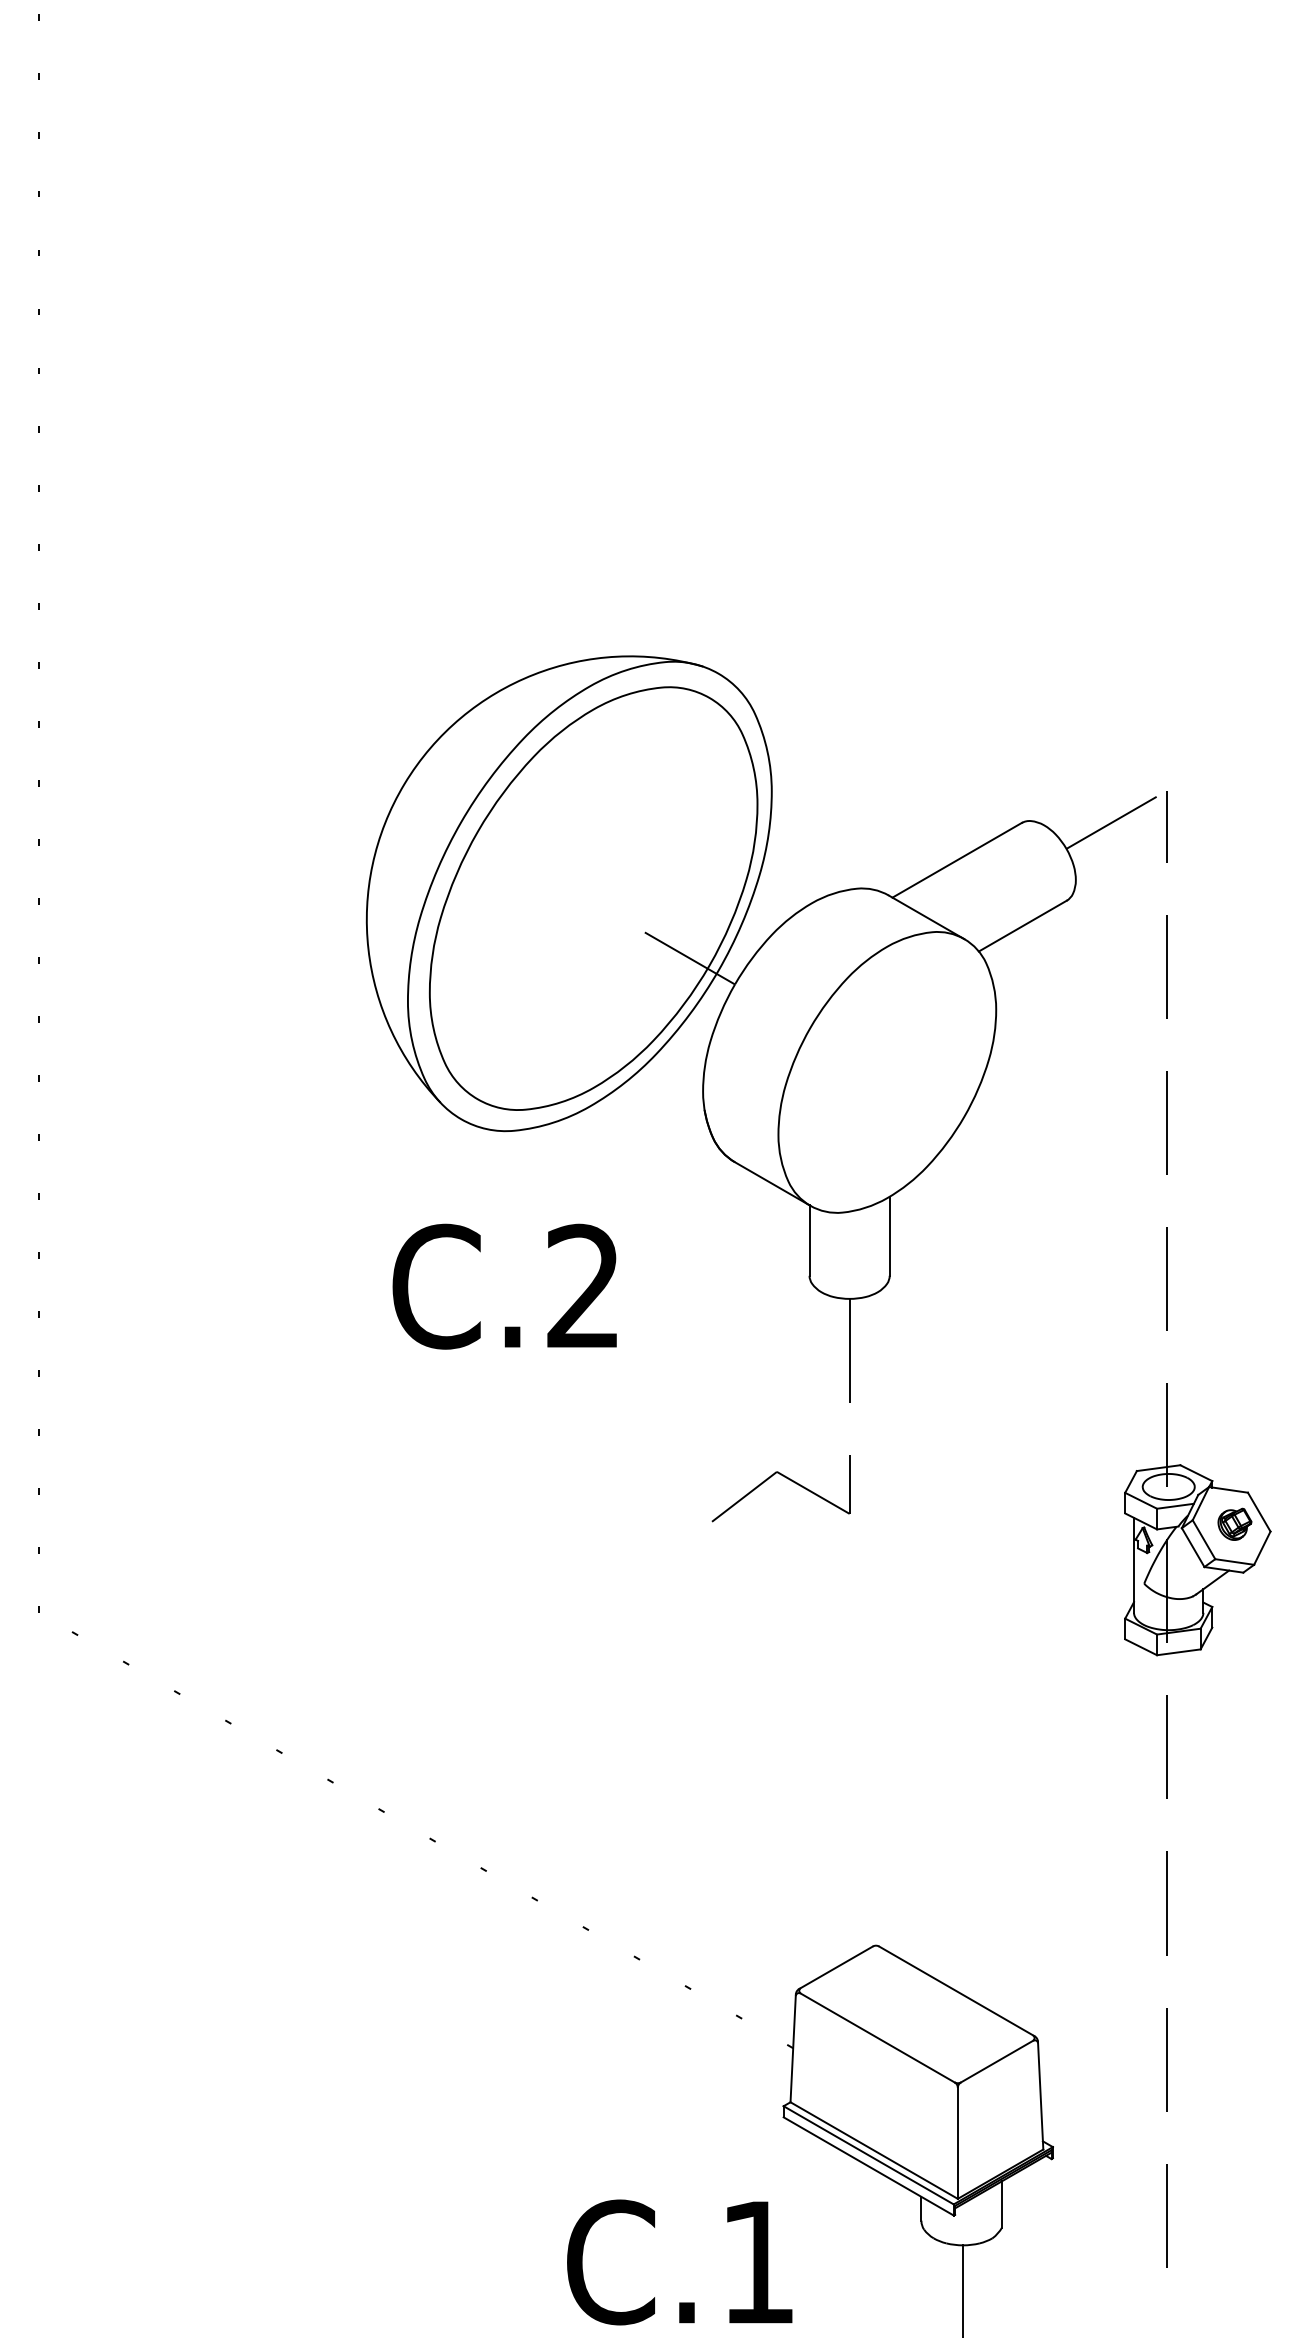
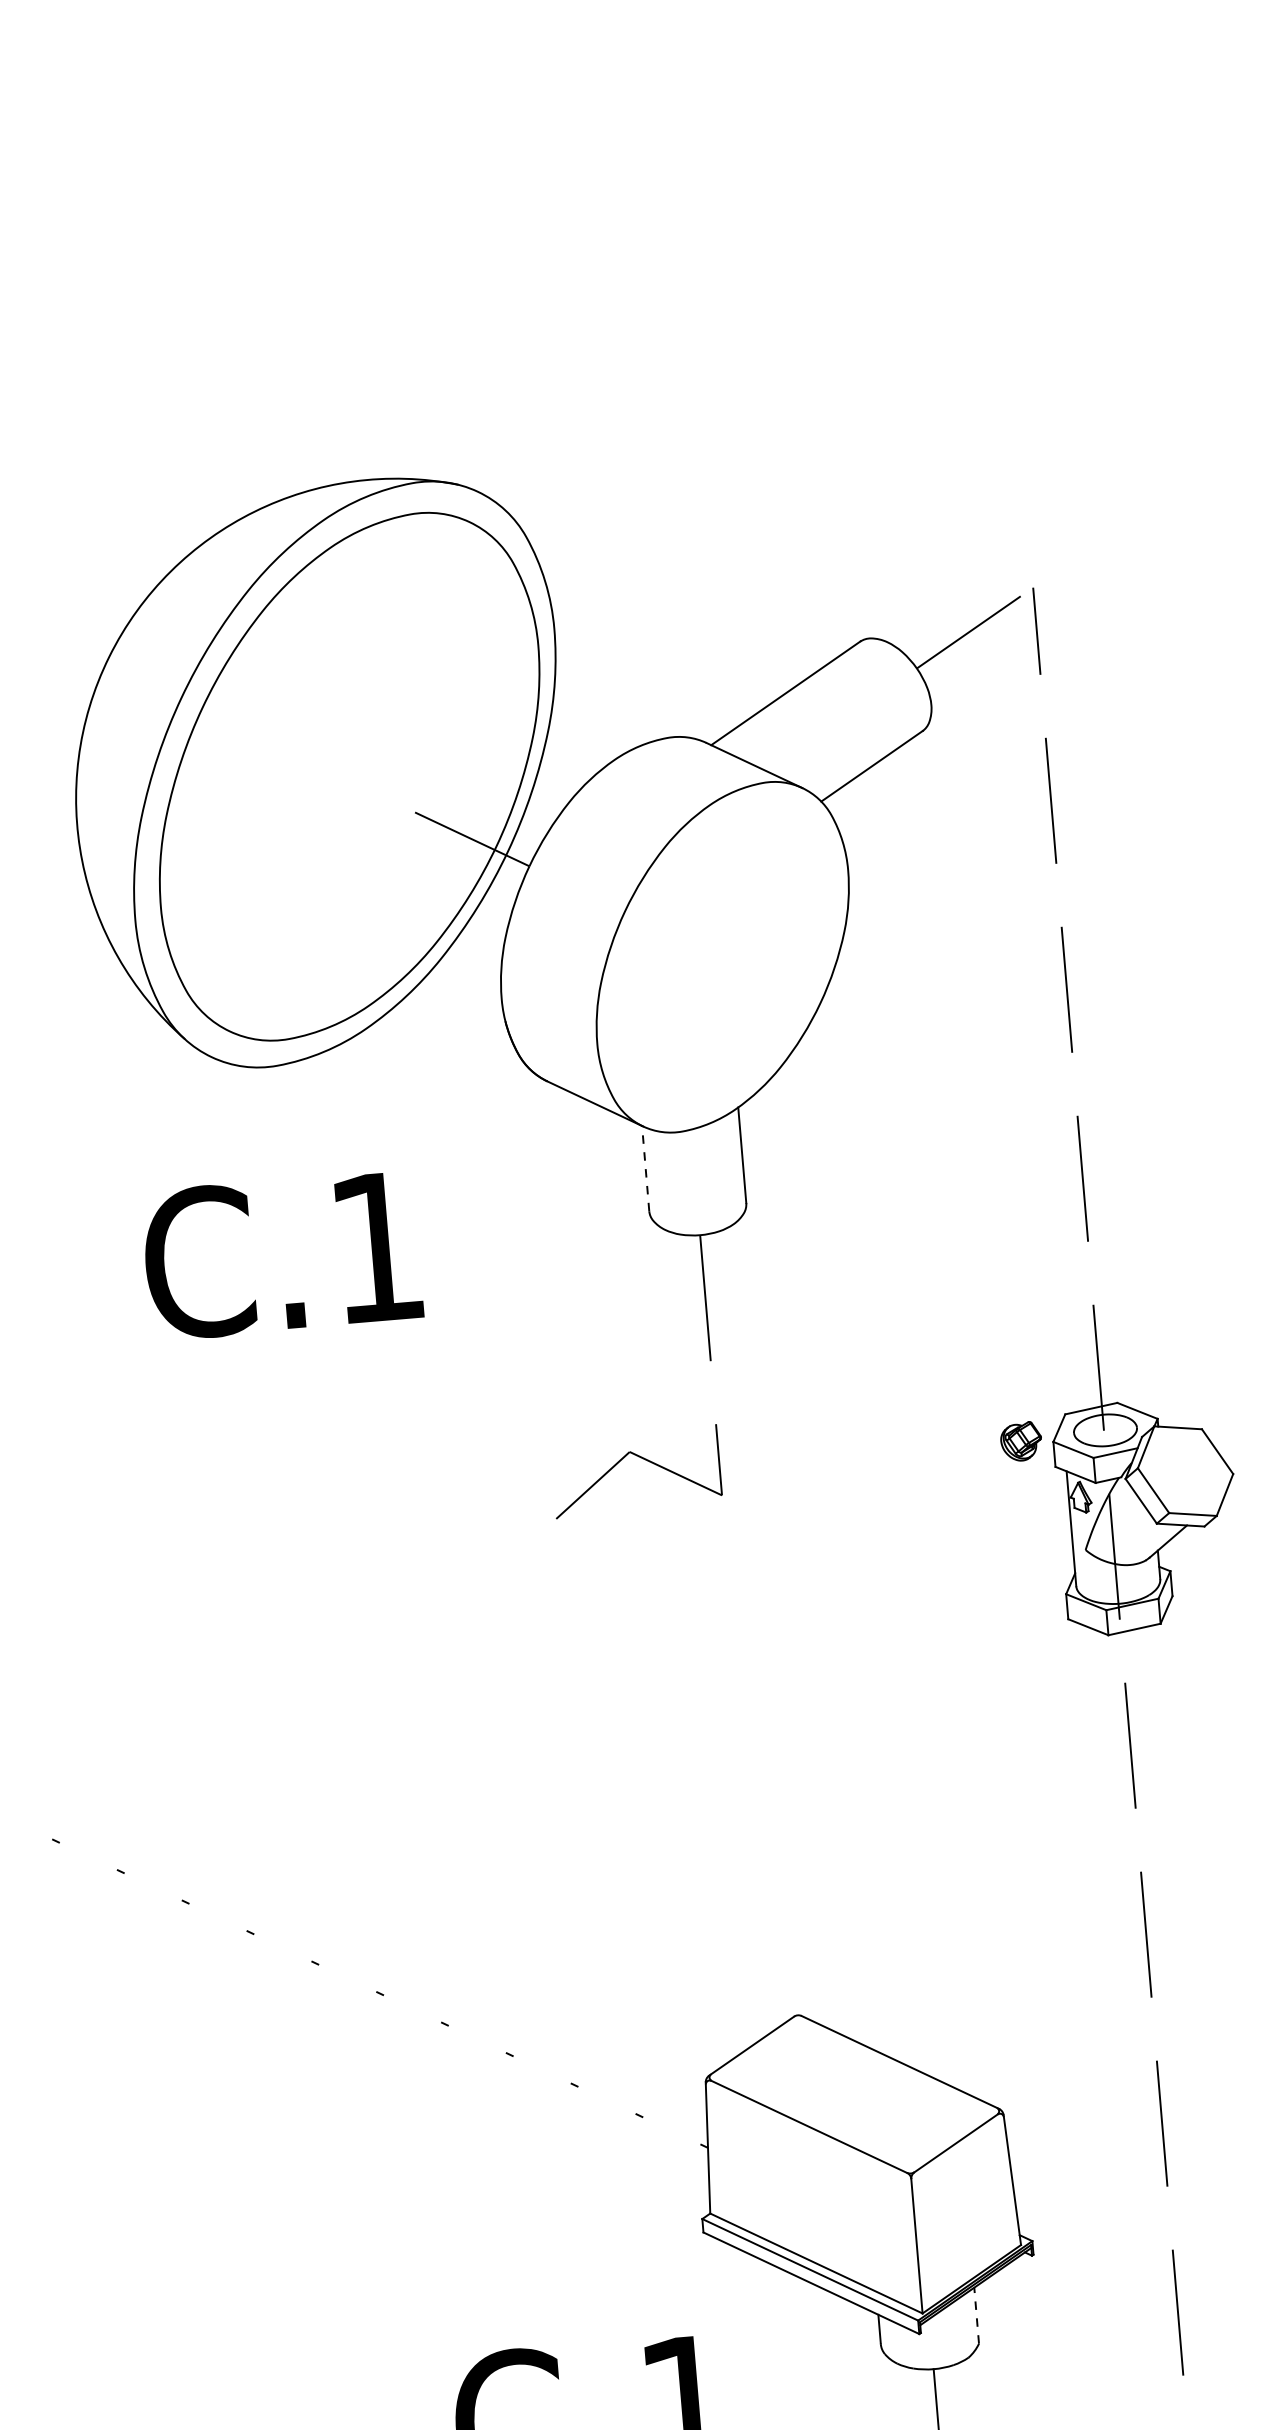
line: (809, 1240) -> (645, 1168), solid -> dashed
text: (582, 1285) -> (375, 1246), C.2 -> C.1
part: (1234, 1523) -> (1020, 1440), moved
line: (1002, 2203) -> (977, 2314), solid -> dashed

